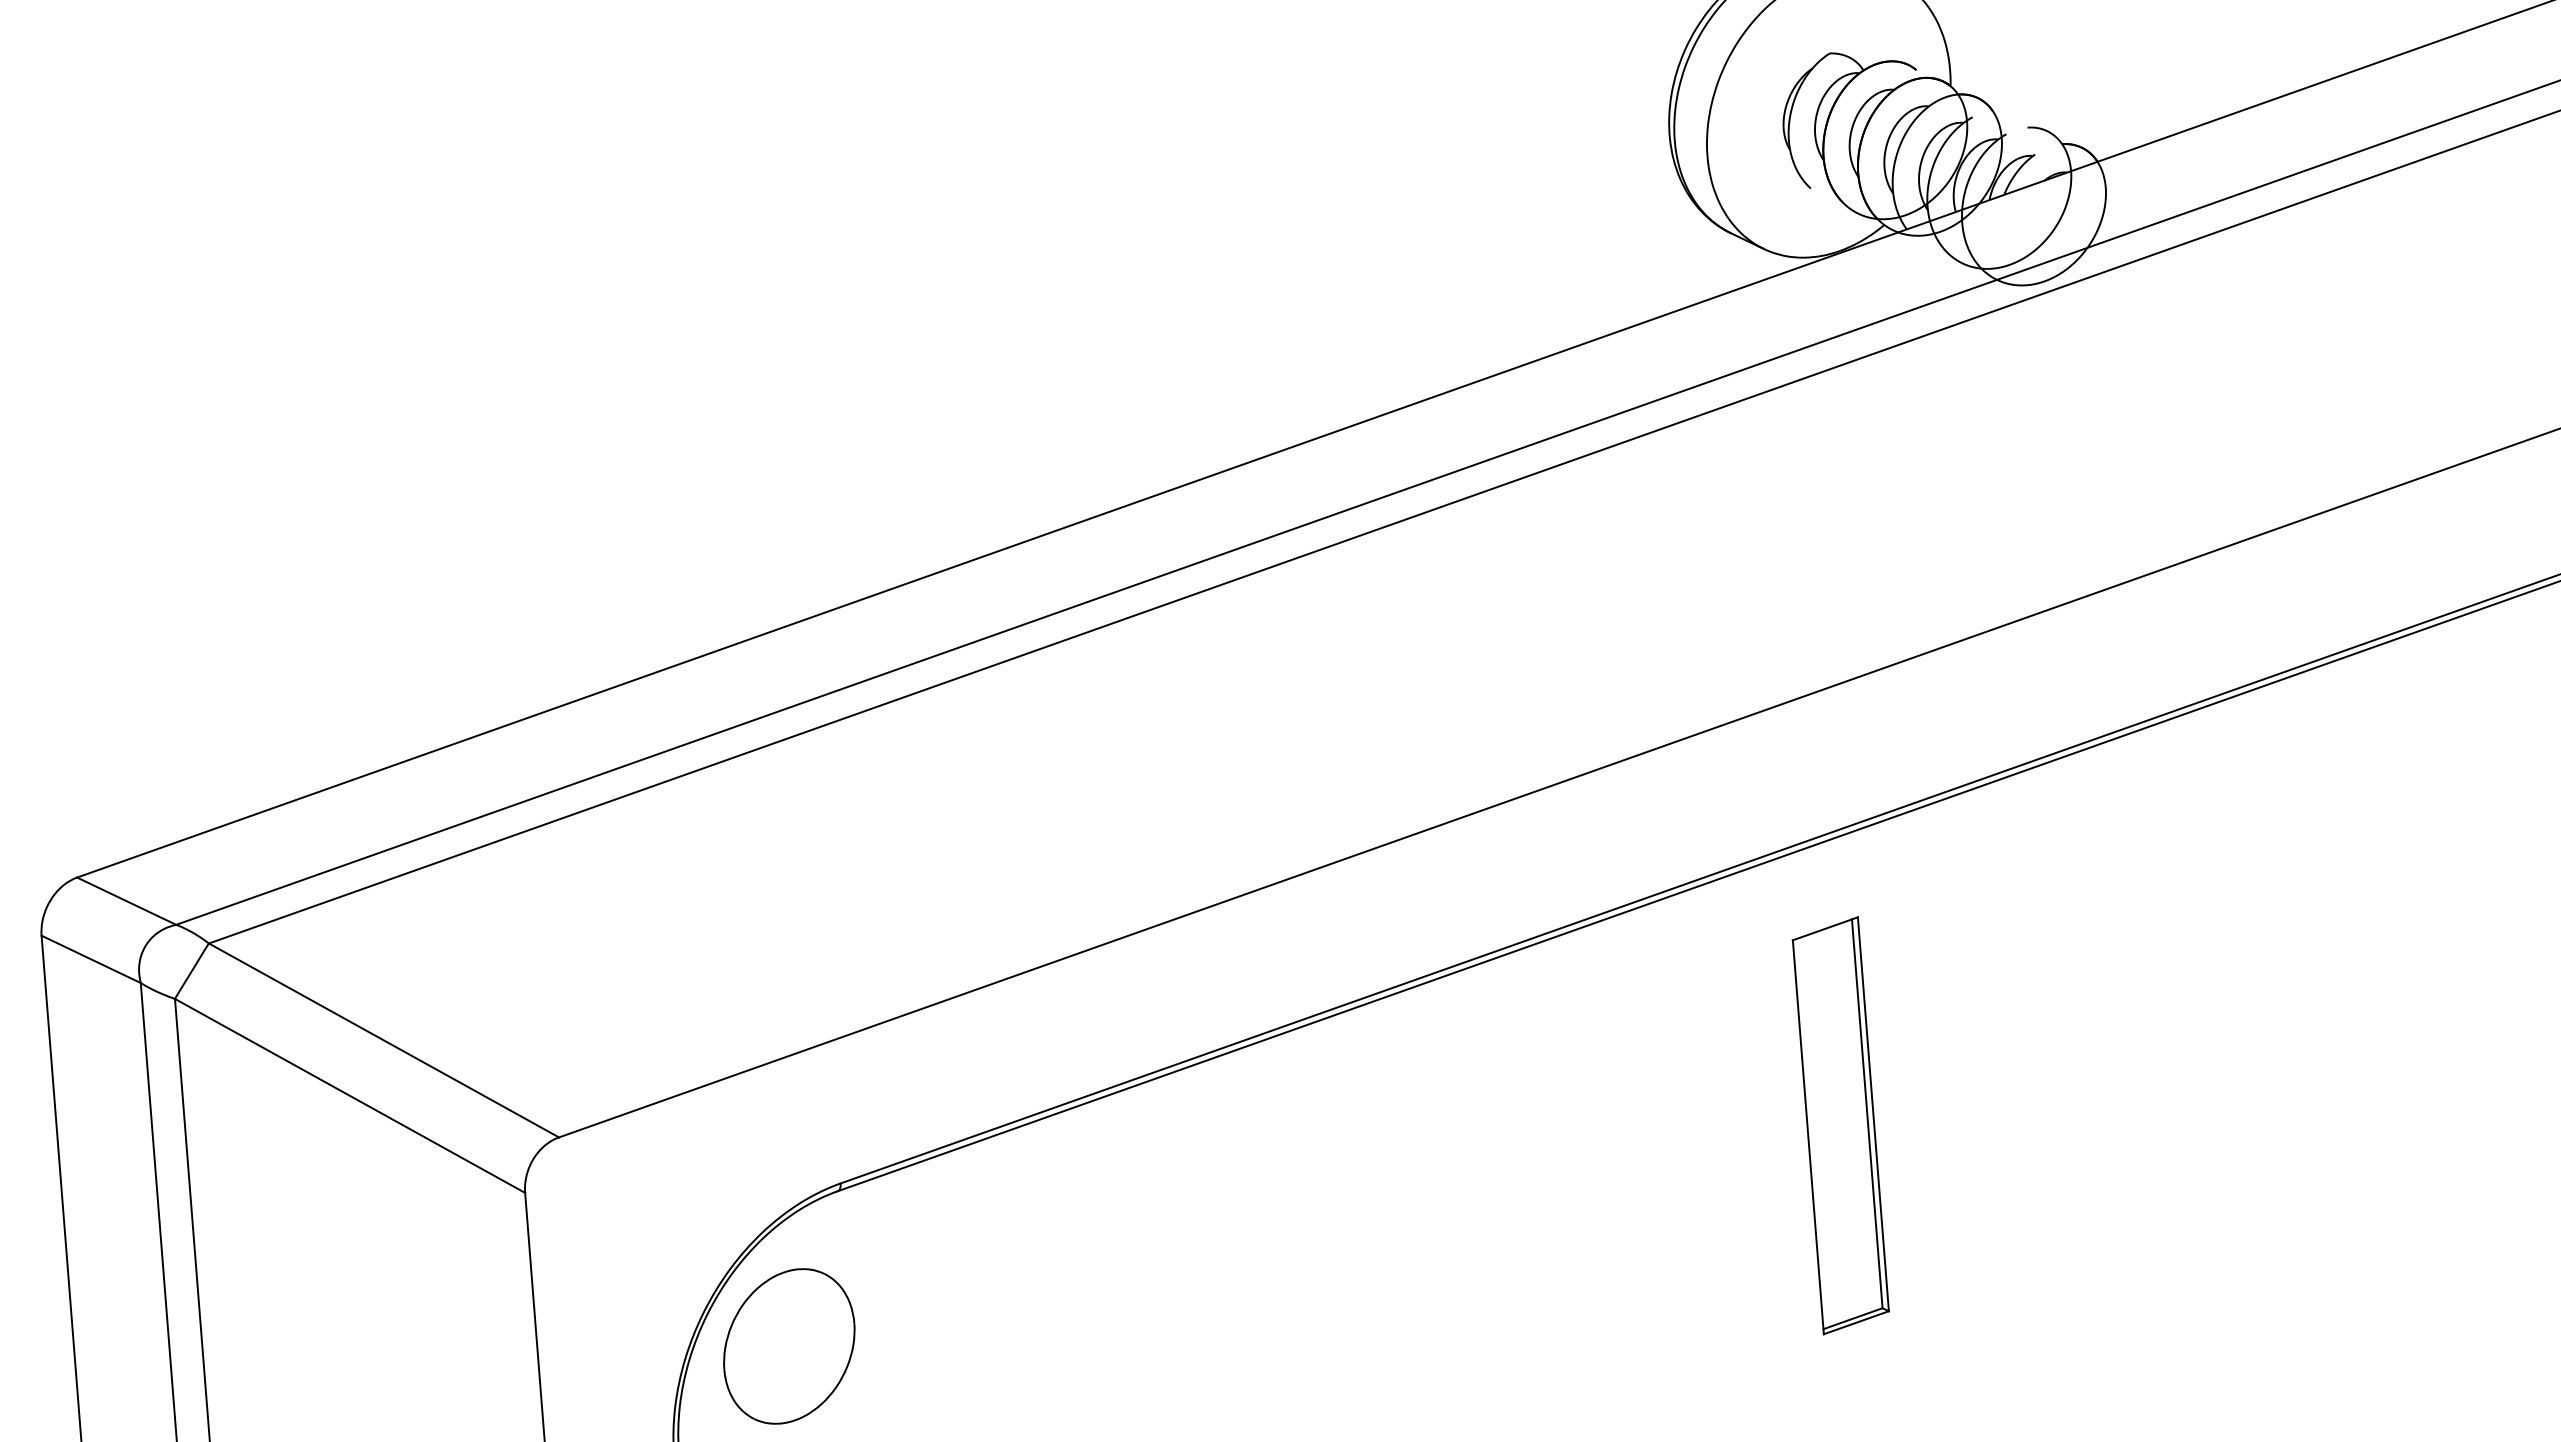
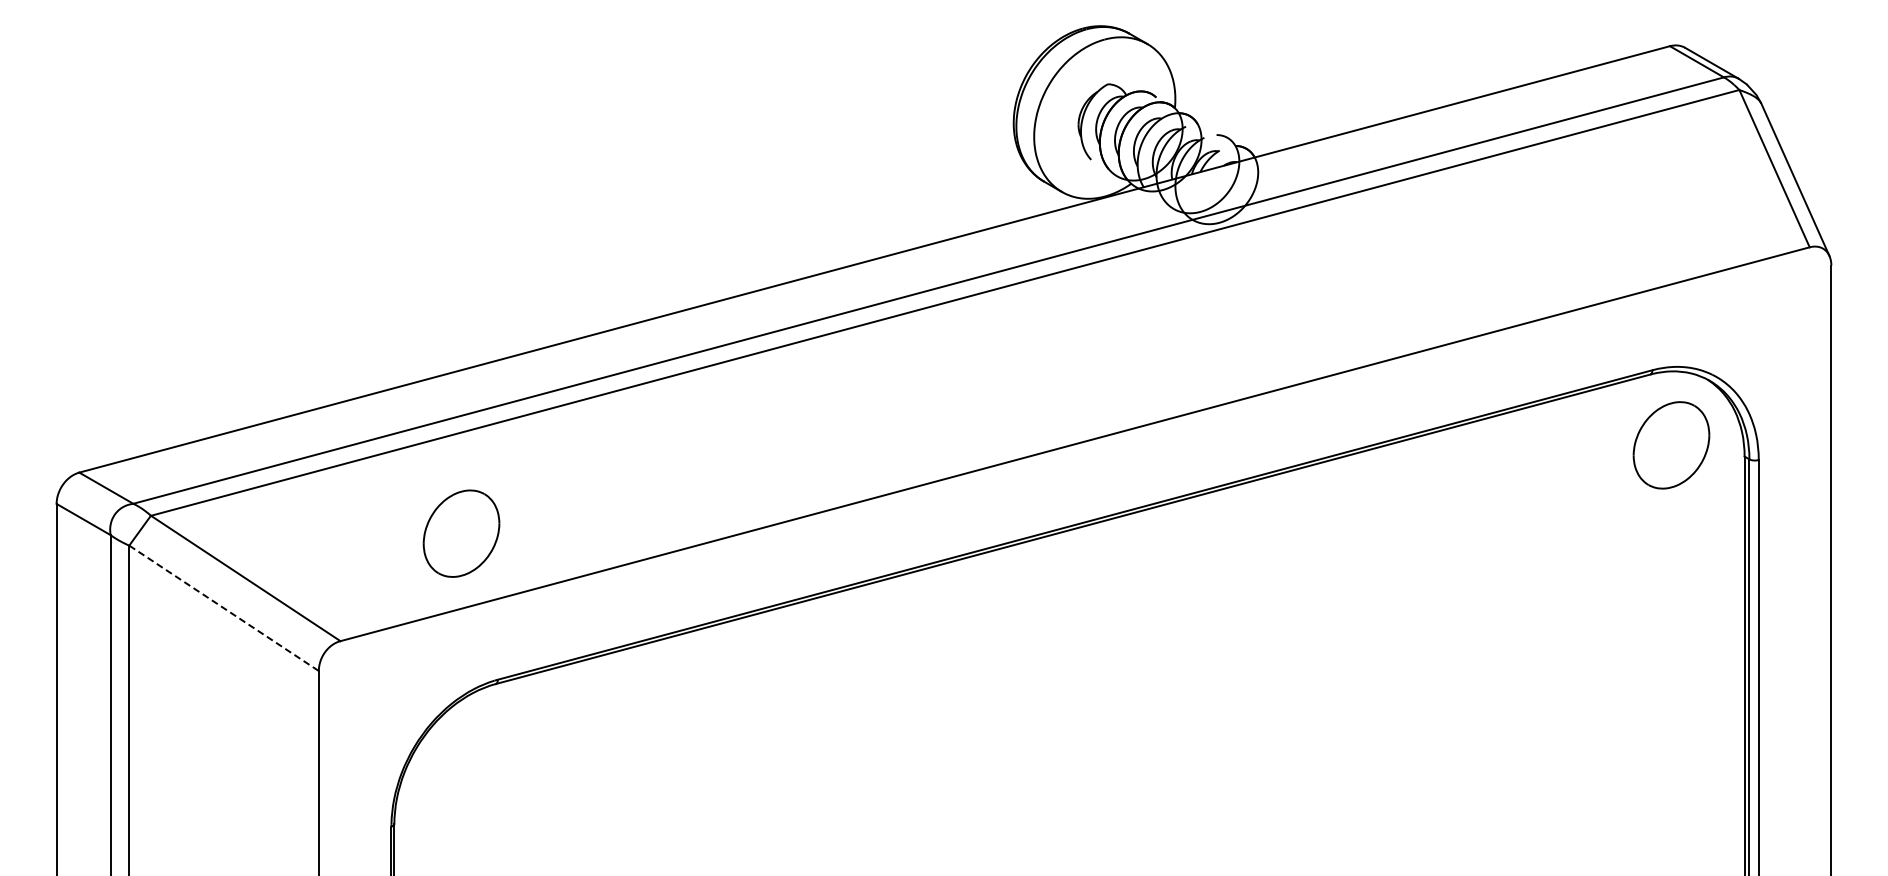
line: (350, 1096) -> (224, 608), solid -> dashed
part: (1840, 1125) -> (1066, 691), removed
part: (789, 1346) -> (461, 533), moved

